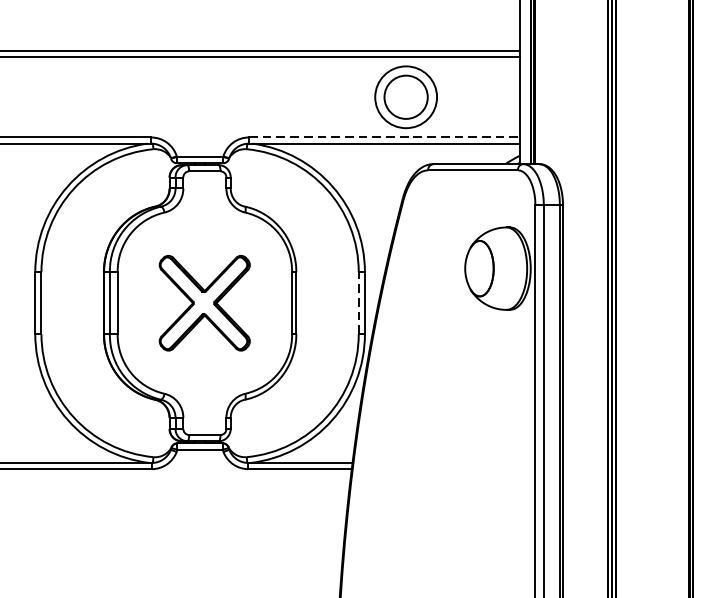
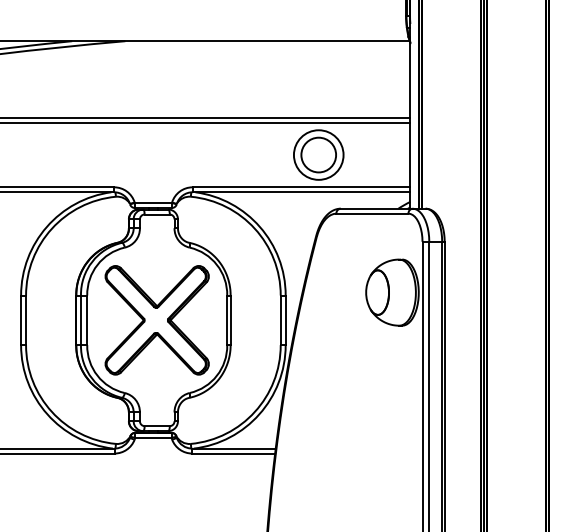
line: (384, 137) -> (301, 187), dashed -> solid
part: (203, 303) -> (156, 320), size x1.43
line: (358, 303) -> (280, 320), dashed -> solid

